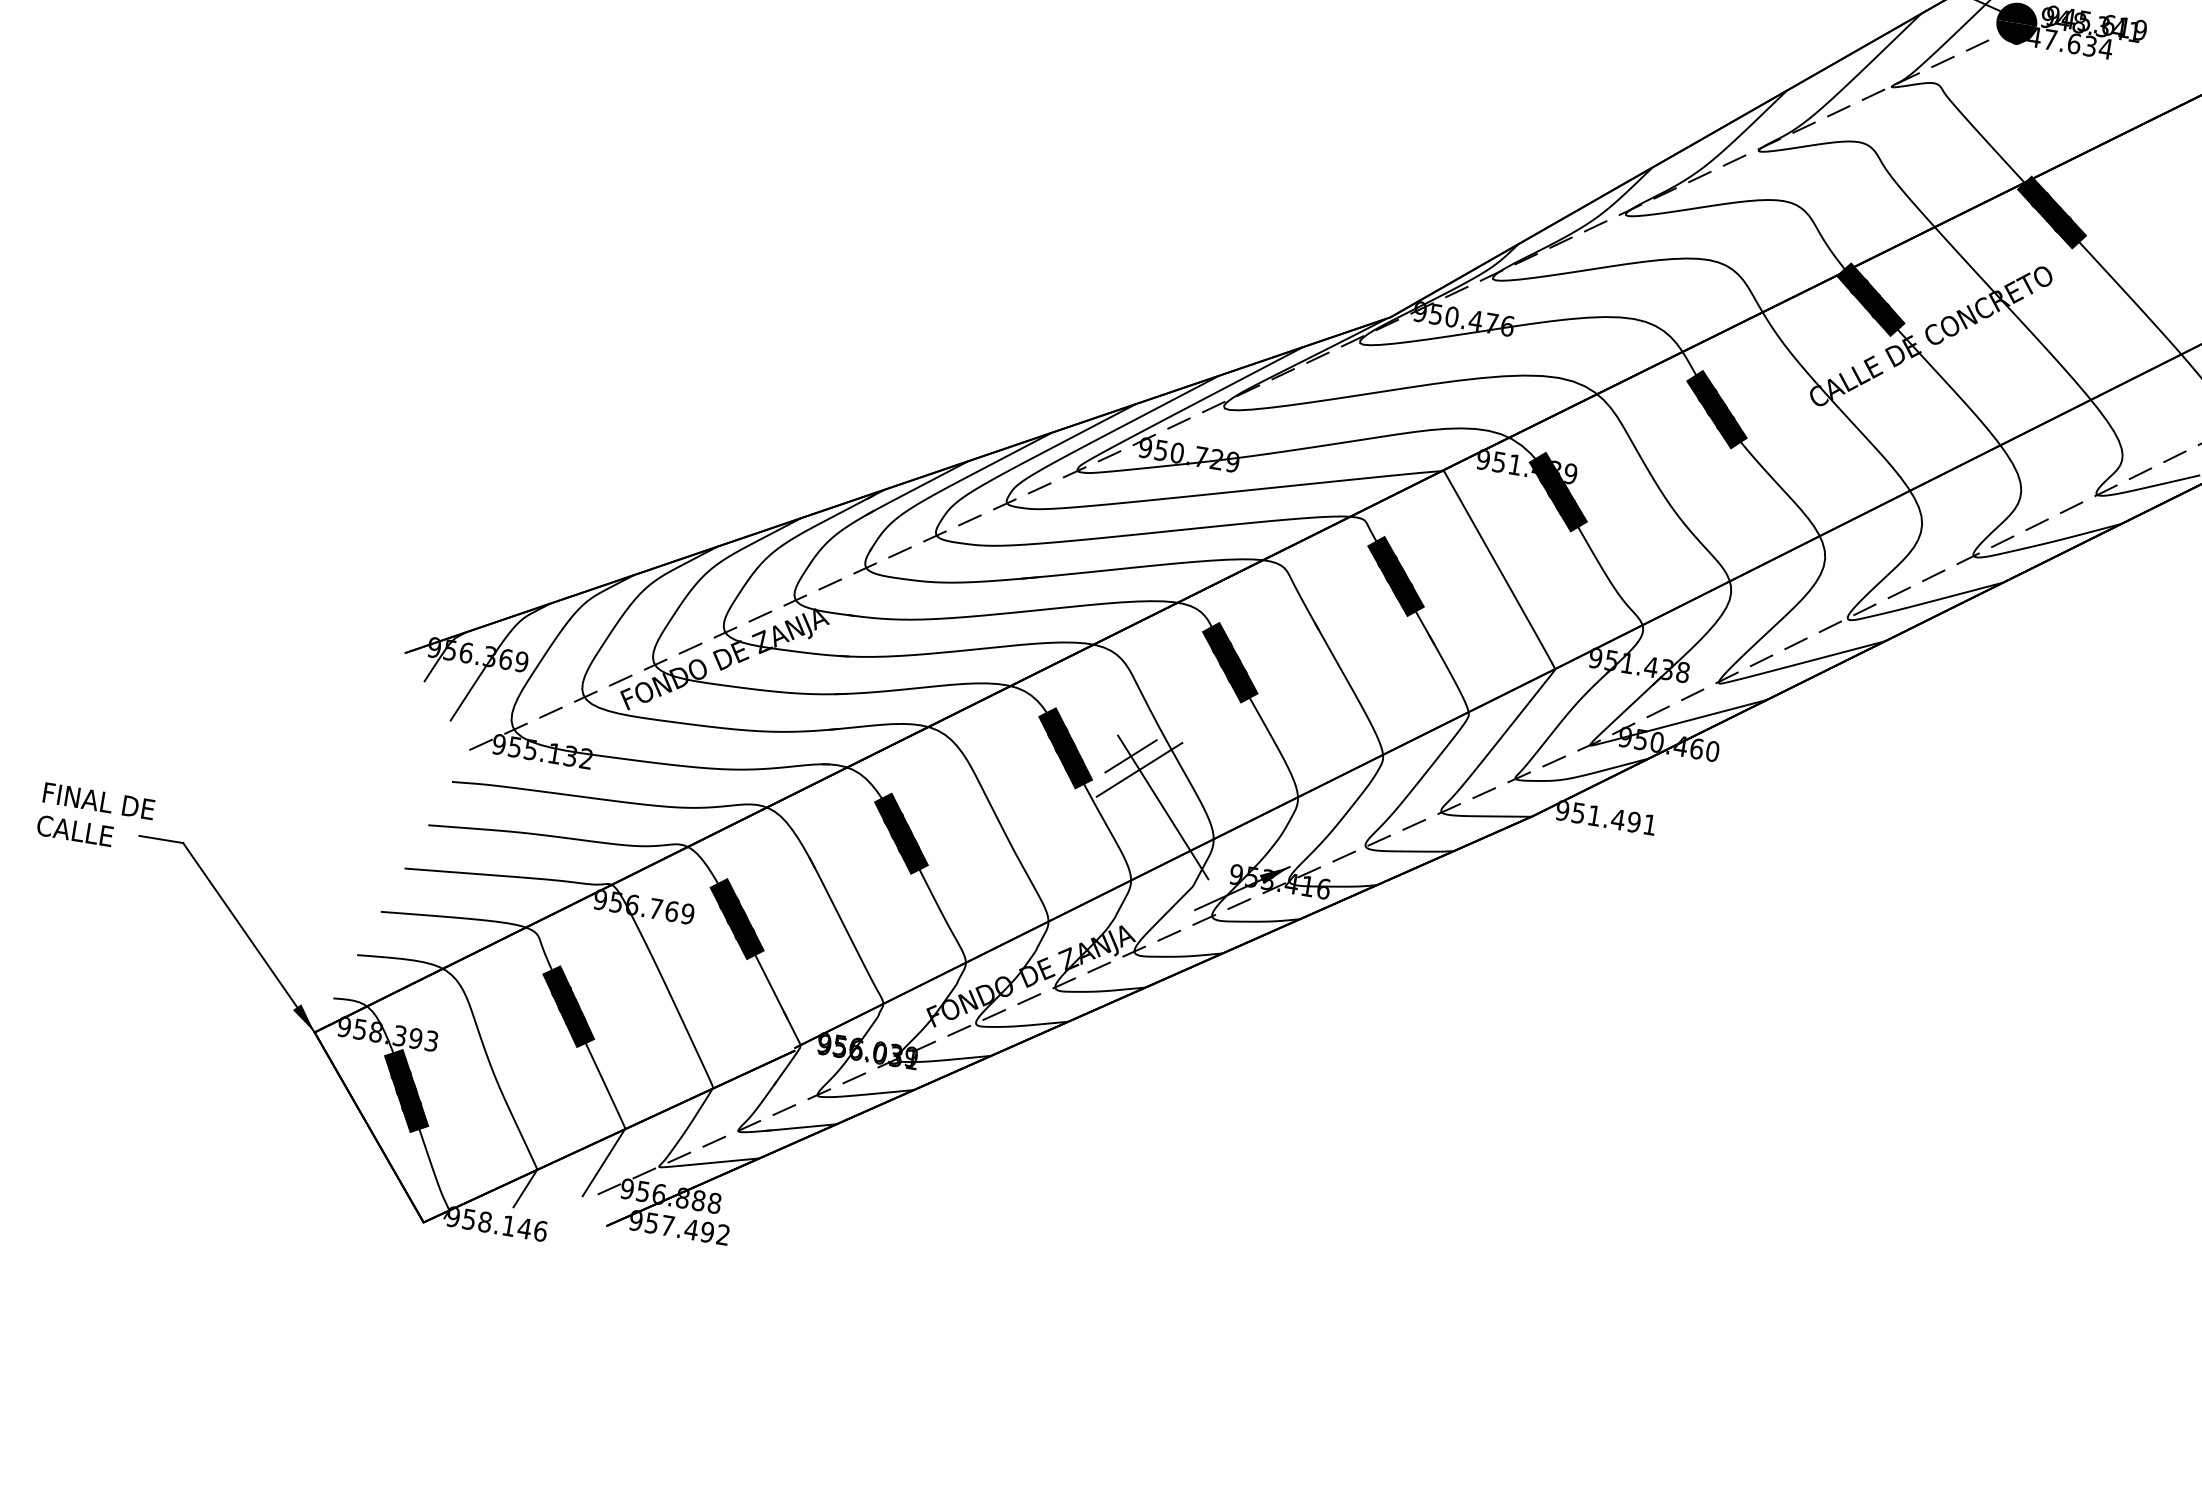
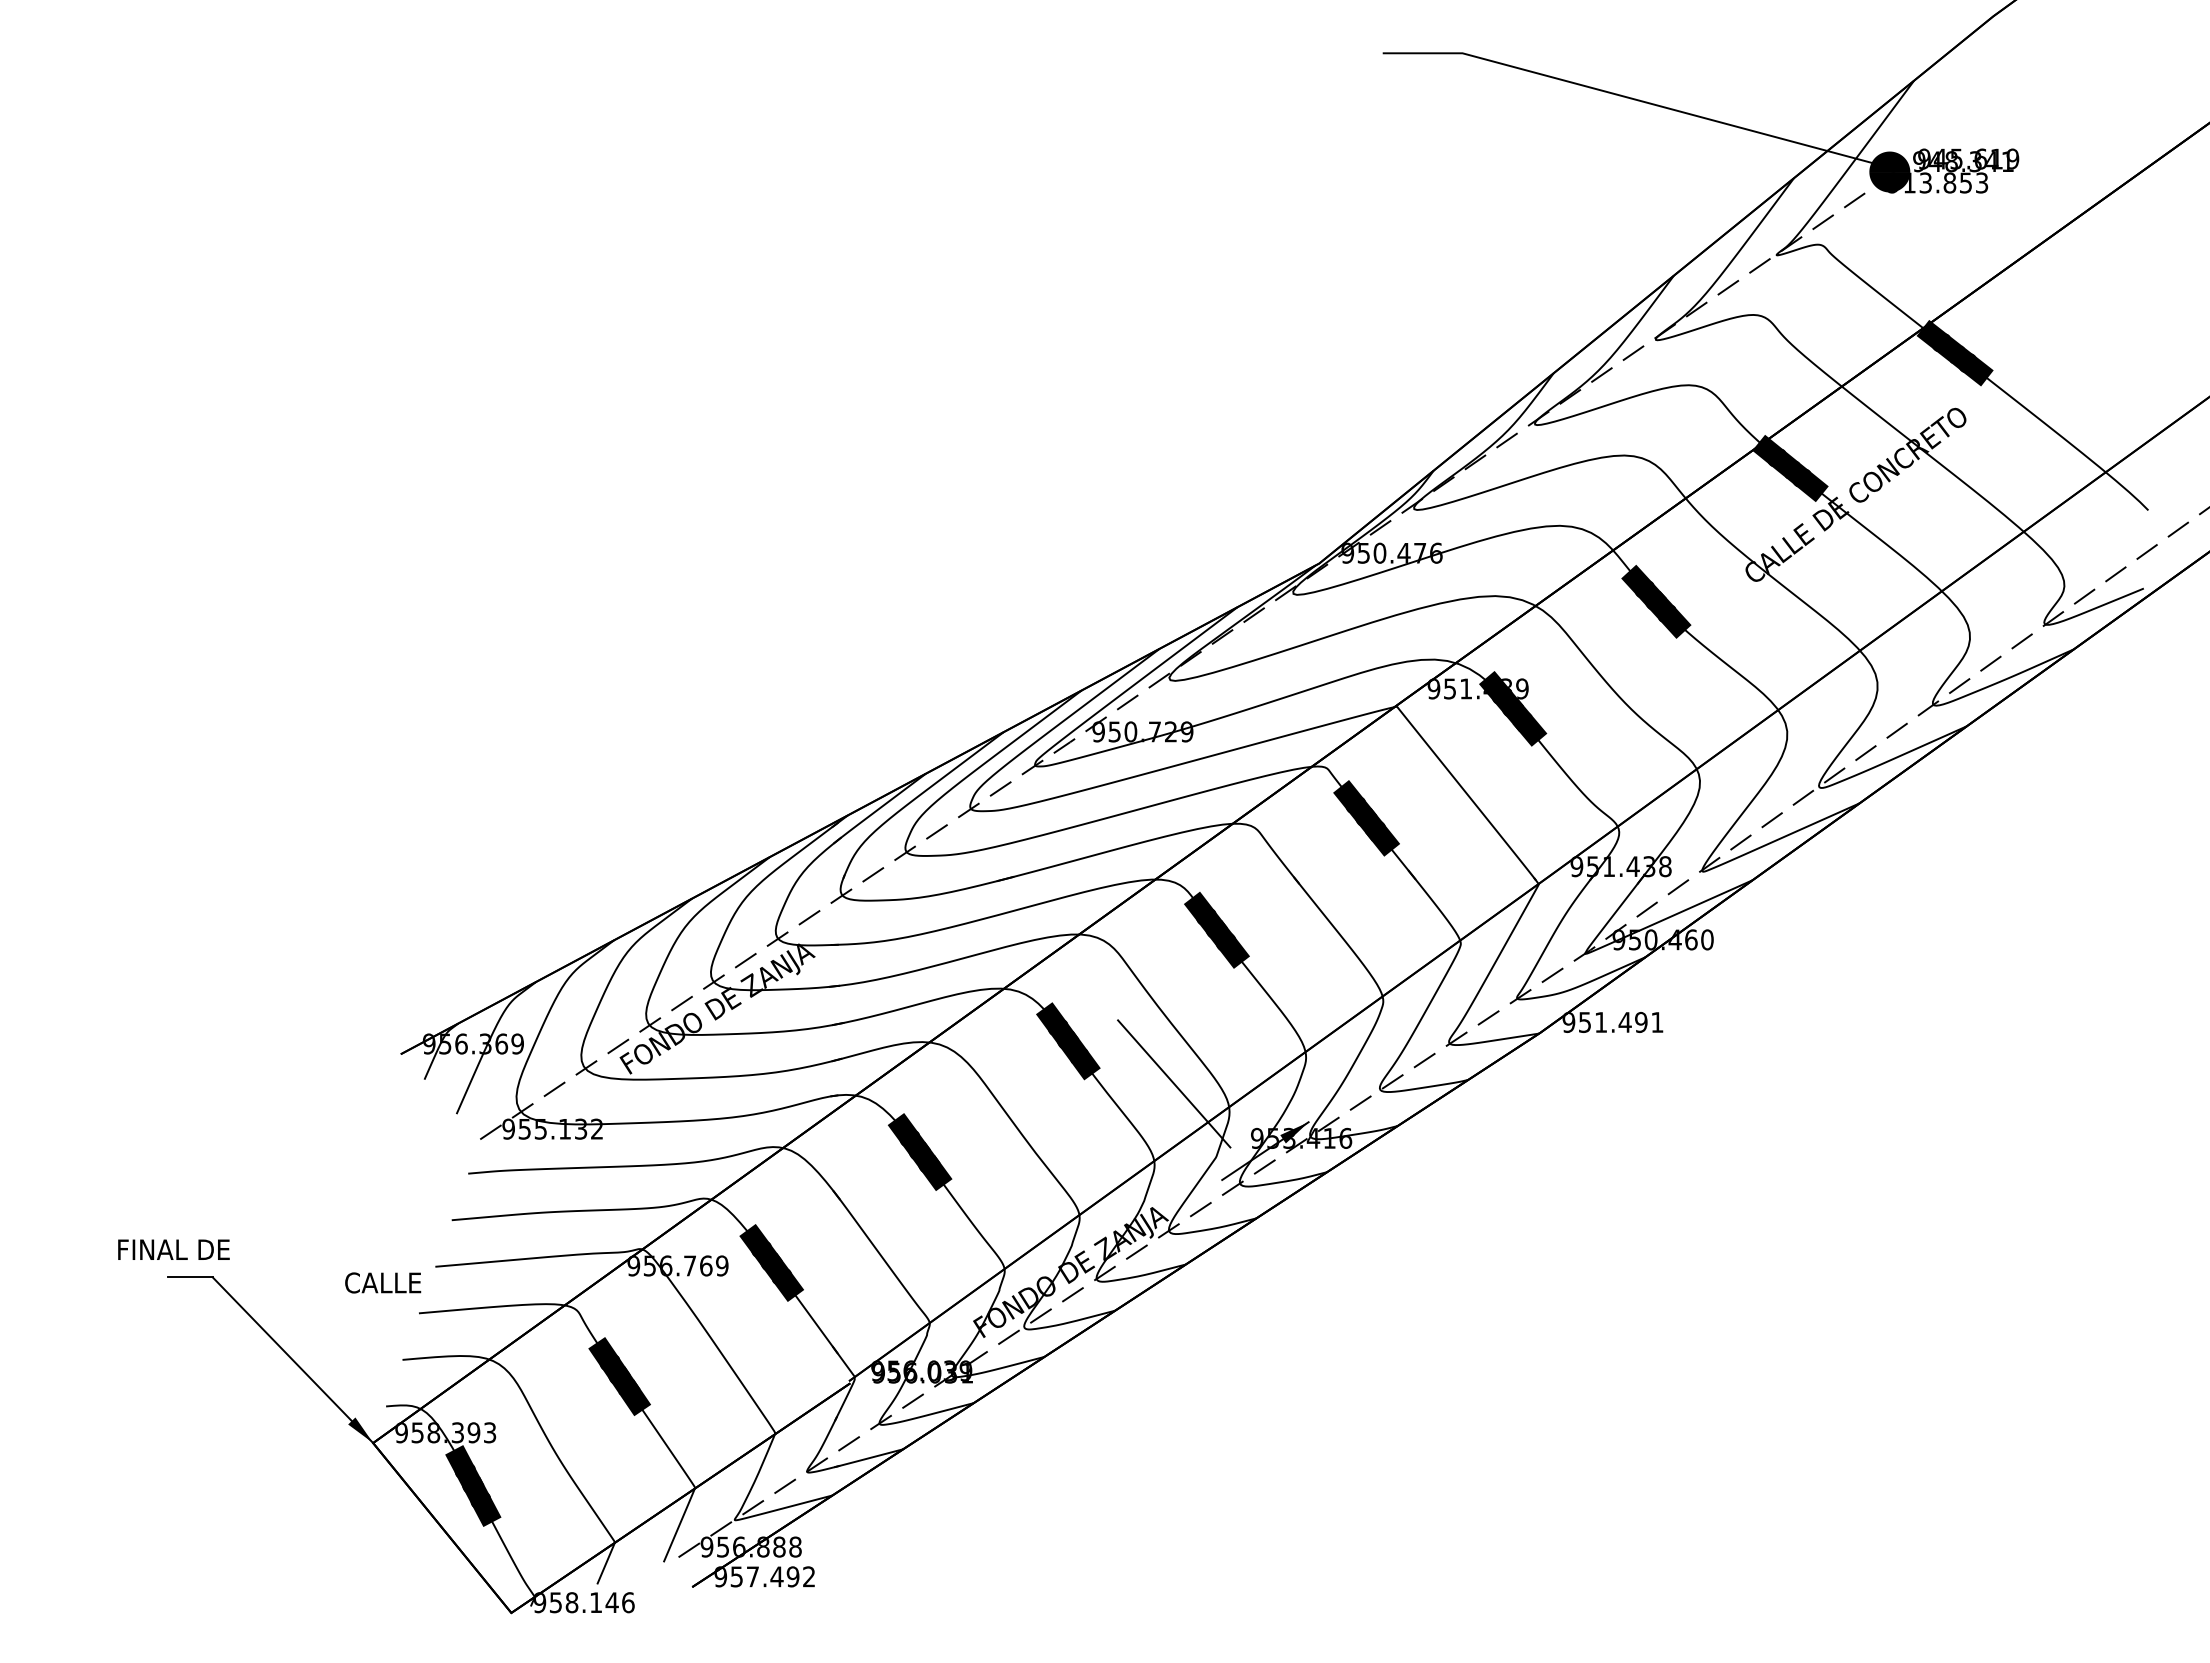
text: (2070, 42) -> (1945, 182), 947.634 -> 913.853
line: (1130, 756) -> (1133, 1038), removed
line: (1139, 769) -> (1144, 1050), removed
text: (98, 800) -> (173, 1249), moved
text: (75, 830) -> (383, 1282), moved

